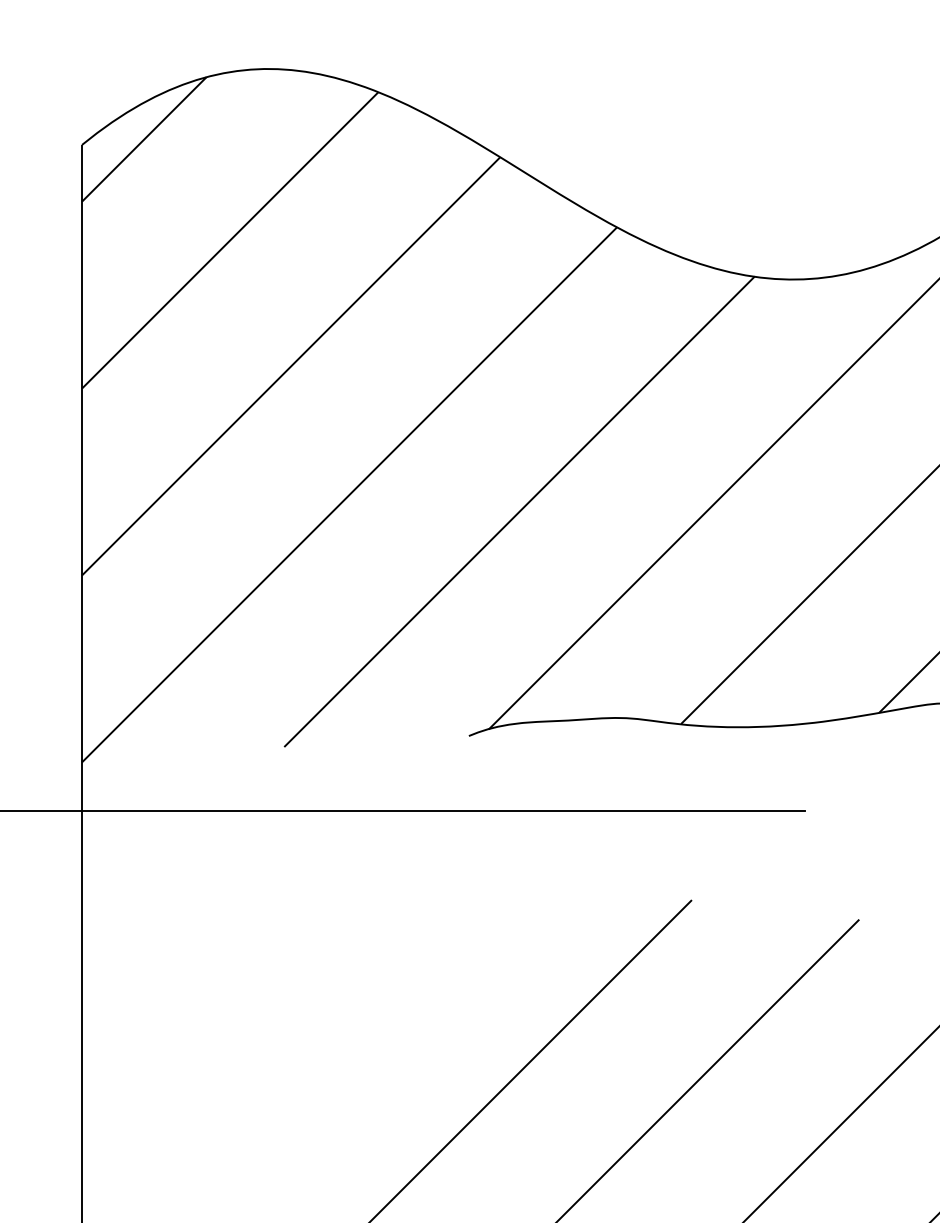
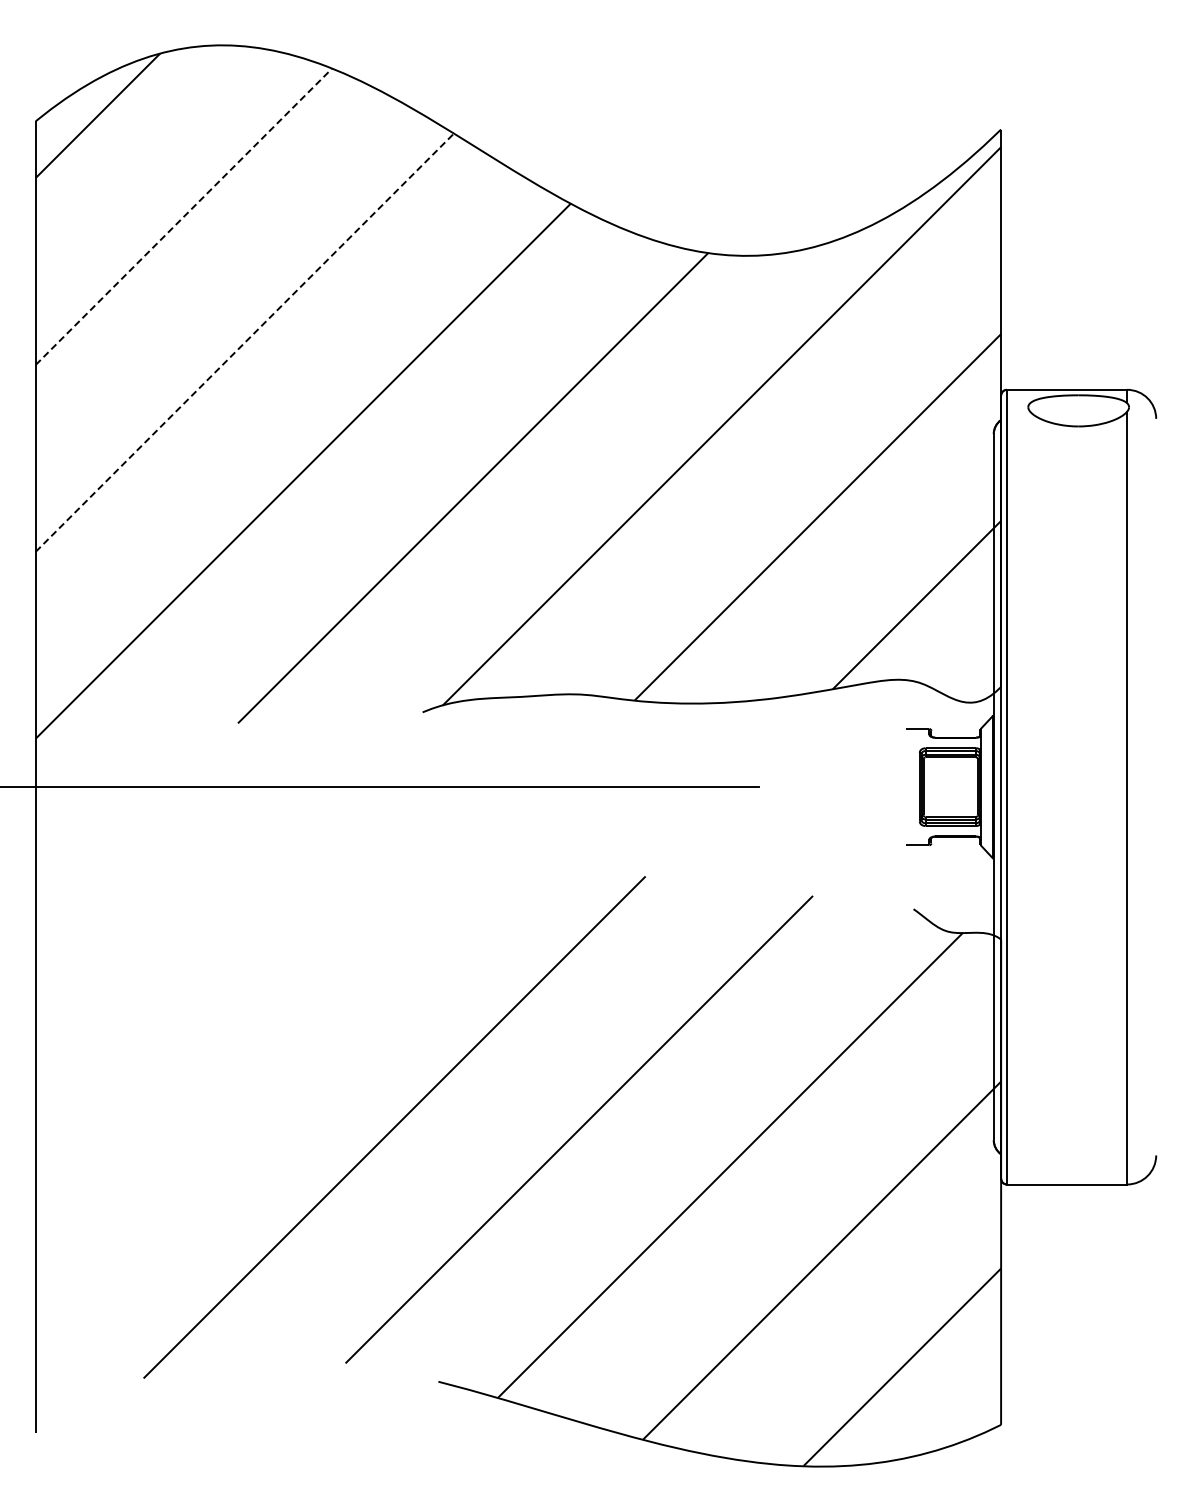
line: (230, 240) -> (184, 216), solid -> dashed
line: (290, 366) -> (244, 342), solid -> dashed

